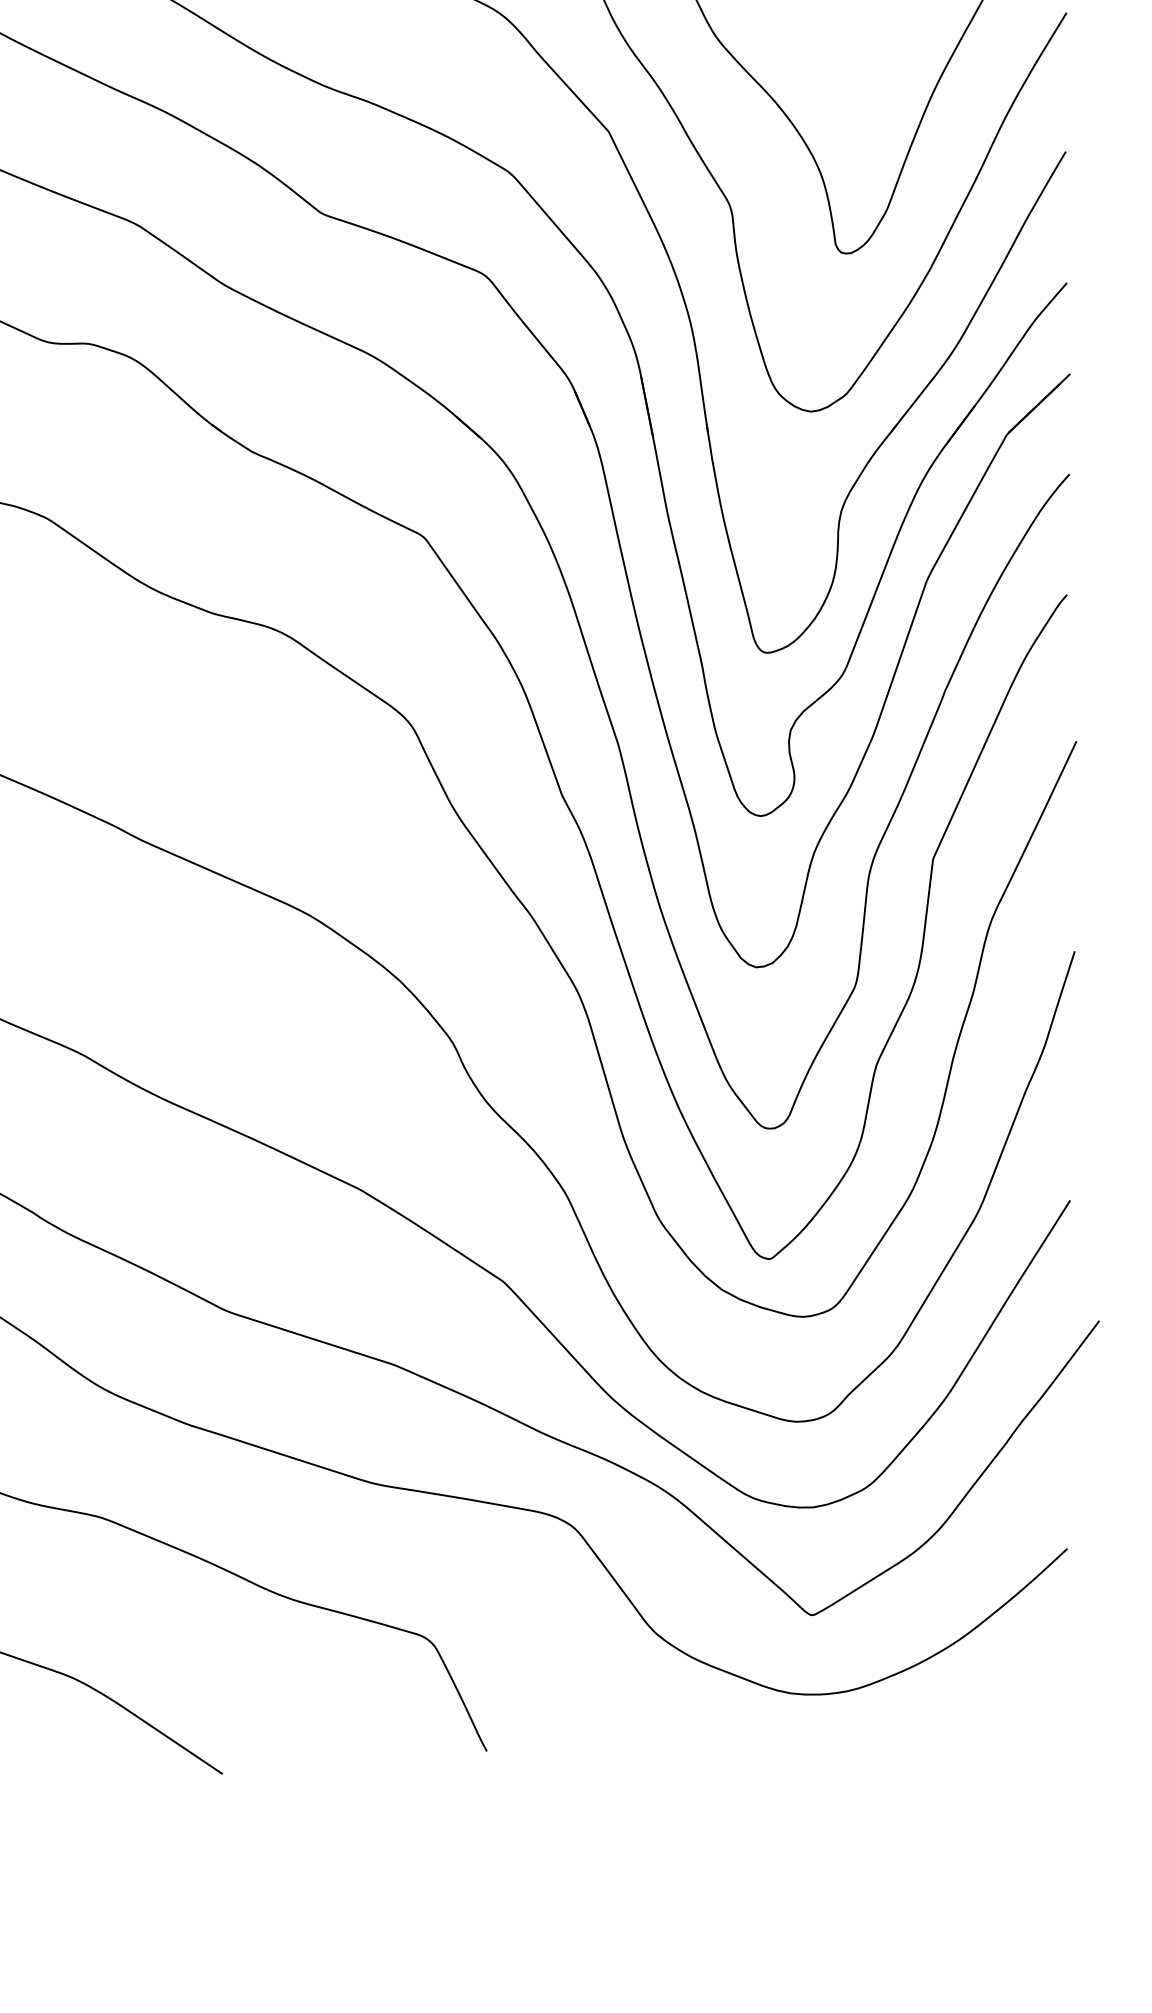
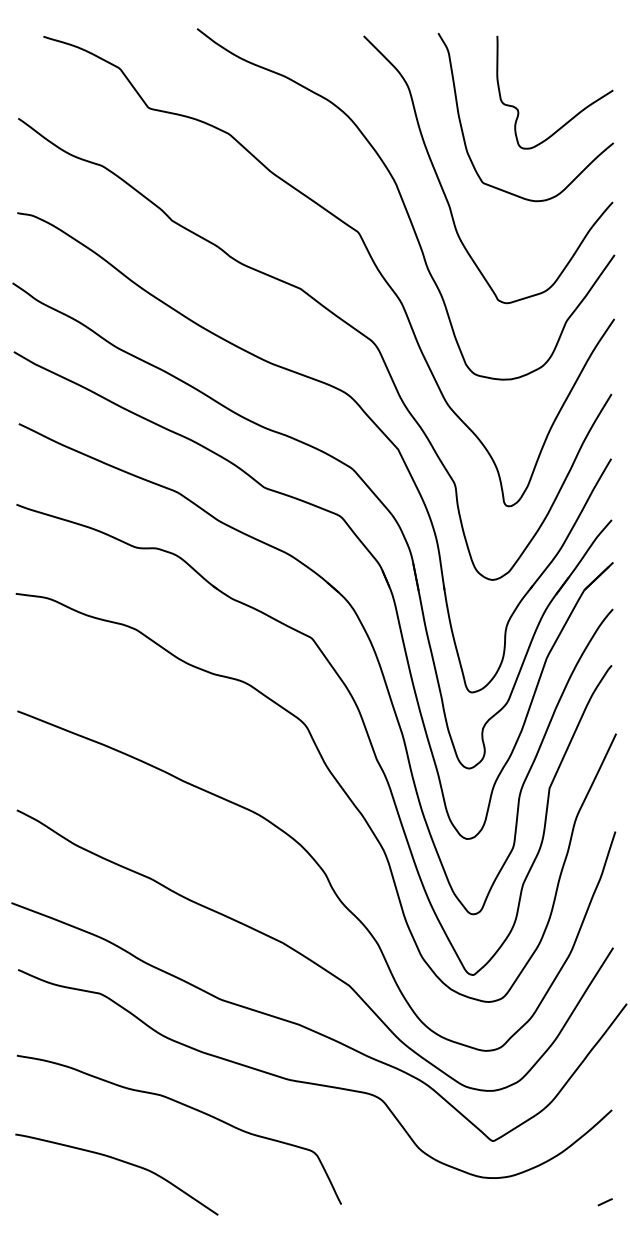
line: (1051, 1746) -> (604, 1202), added

